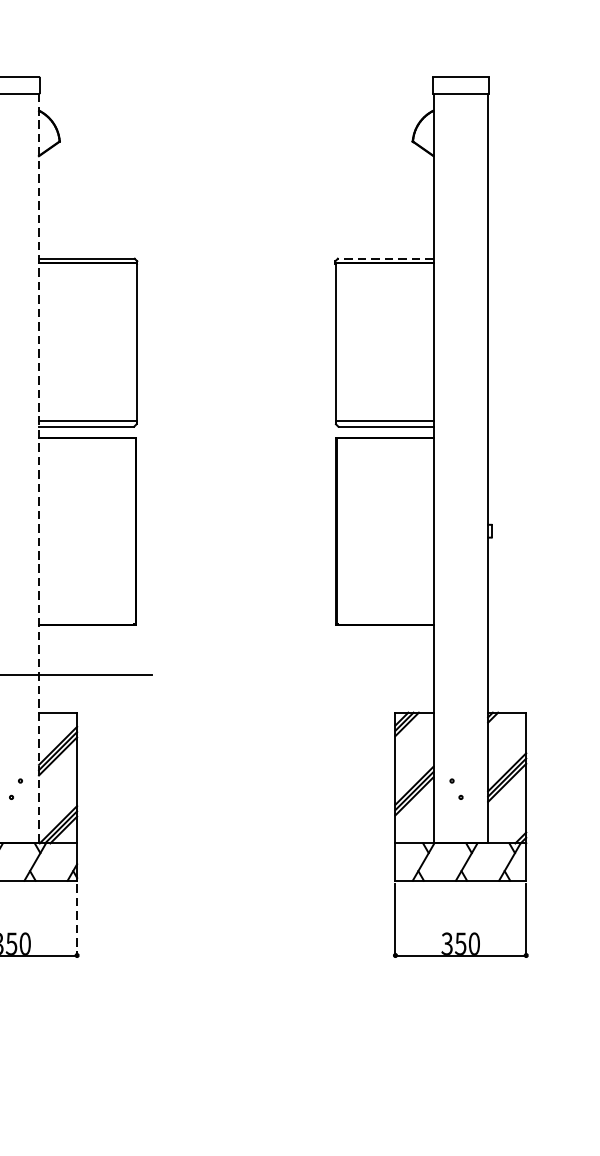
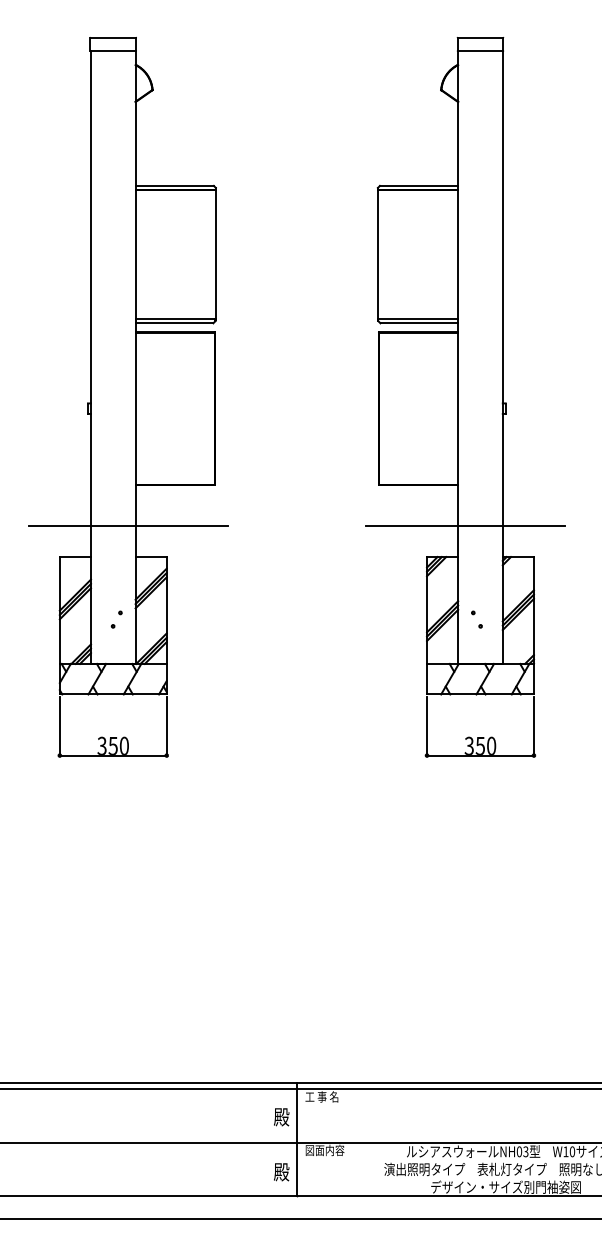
line: (385, 258) -> (418, 185), dashed -> solid
line: (38, 468) -> (135, 357), dashed -> solid
line: (441, 675) -> (464, 526), added
line: (76, 921) -> (166, 727), dashed -> solid

